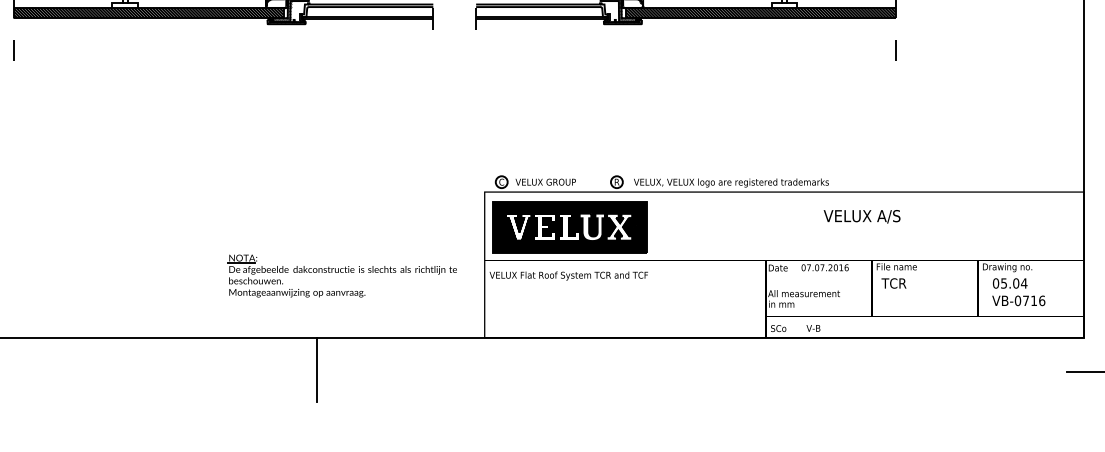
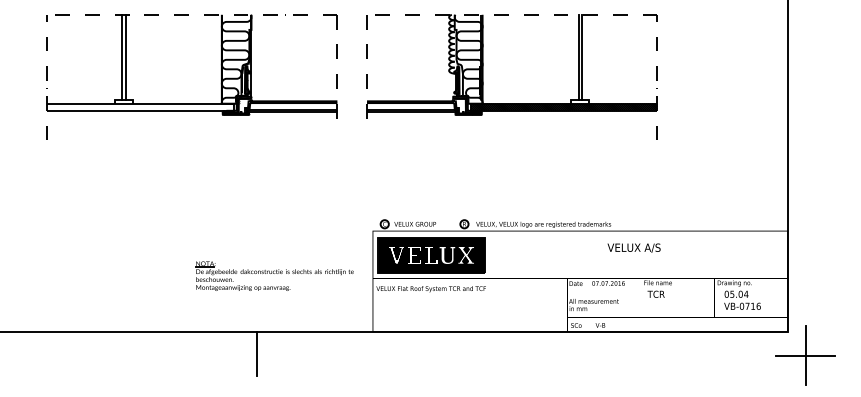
hatch: (148, 12) -> (140, 106), removed
part: (342, 275) -> (274, 275), moved

